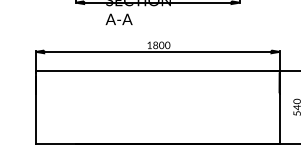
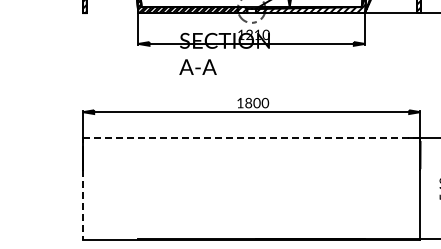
line: (157, 70) -> (251, 138), solid -> dashed
line: (35, 118) -> (82, 204), solid -> dashed

